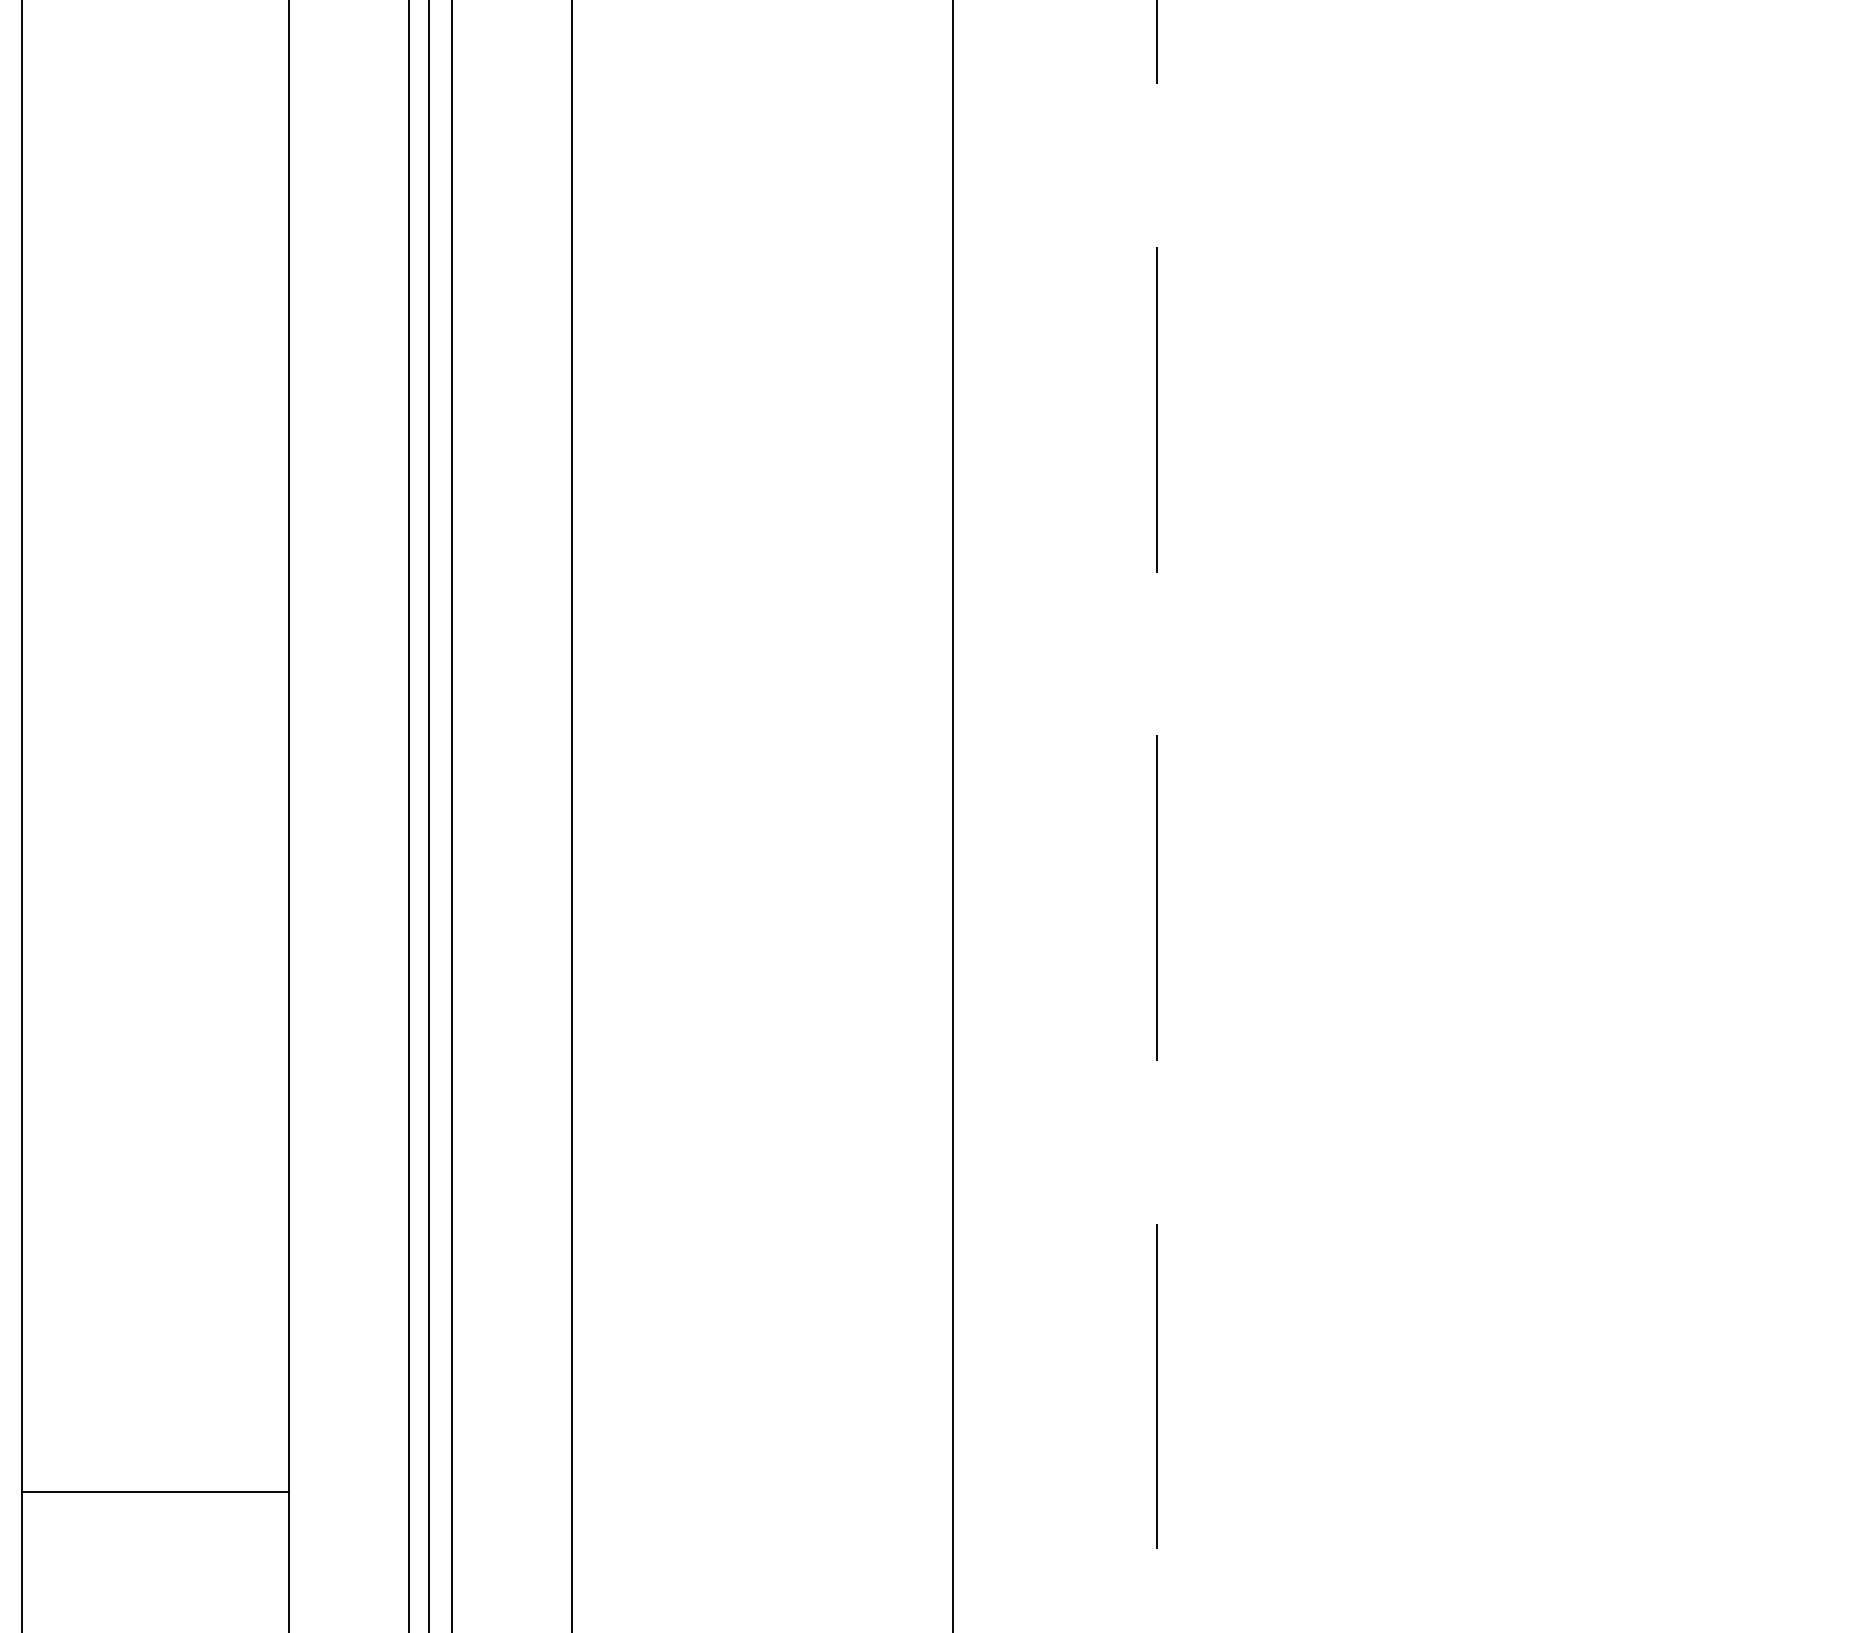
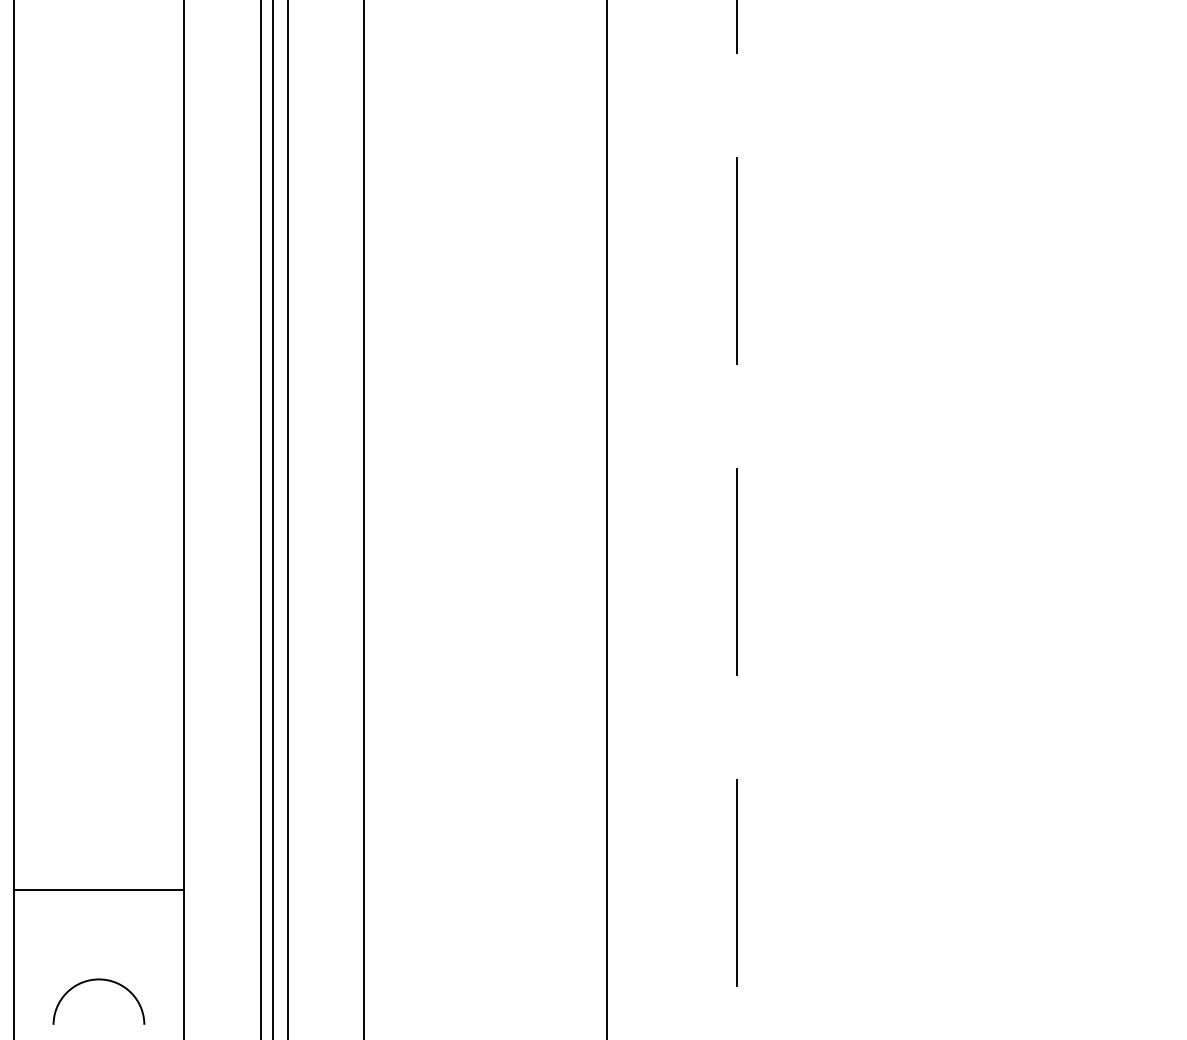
line: (154, 1492) -> (98, 890), moved
arc: (154, 1539) -> (98, 980), added

